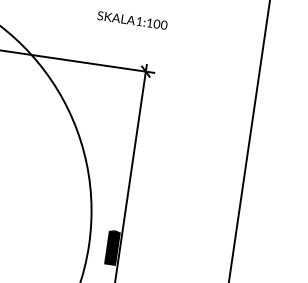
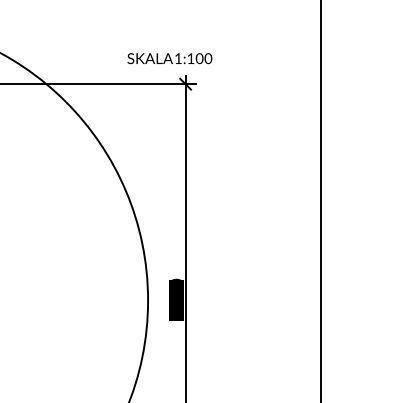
text: (132, 20) -> (169, 58), moved

